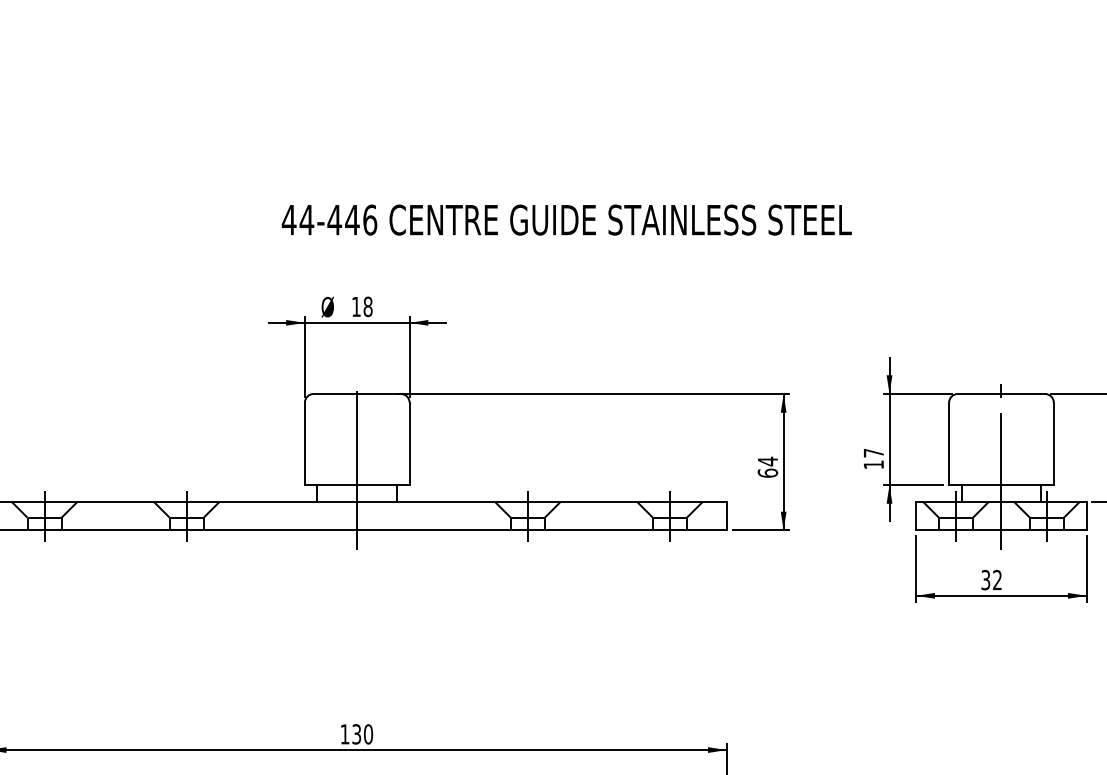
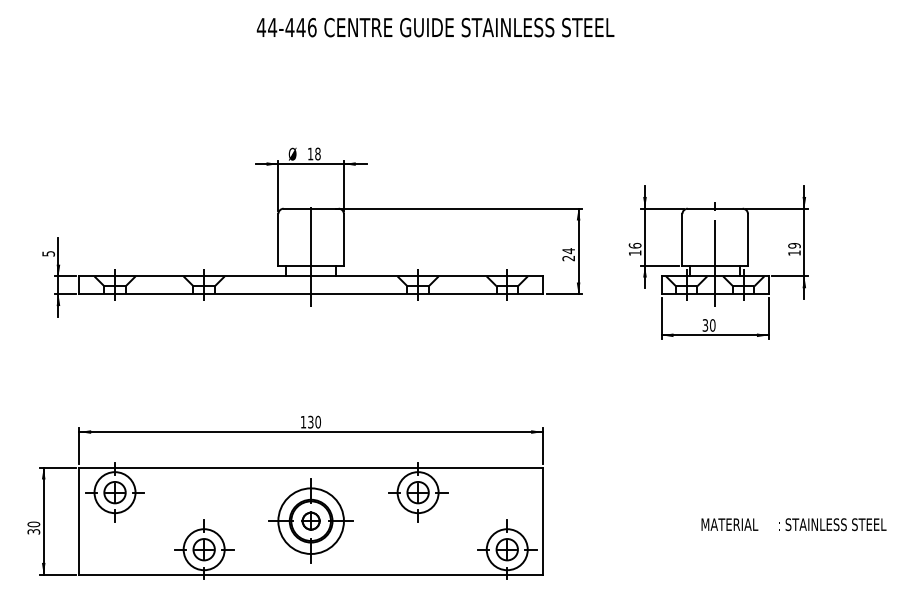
text: (566, 219) -> (435, 27), moved
text: (872, 452) -> (634, 245), 17 -> 16
text: (767, 473) -> (568, 258), 64 -> 24
text: (997, 580) -> (712, 325), 32 -> 30

